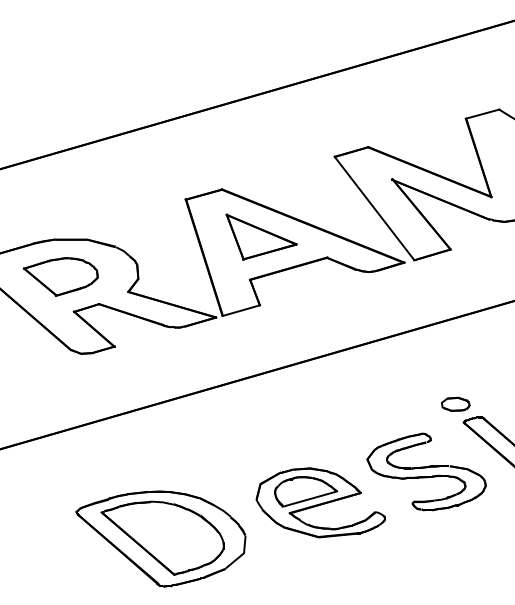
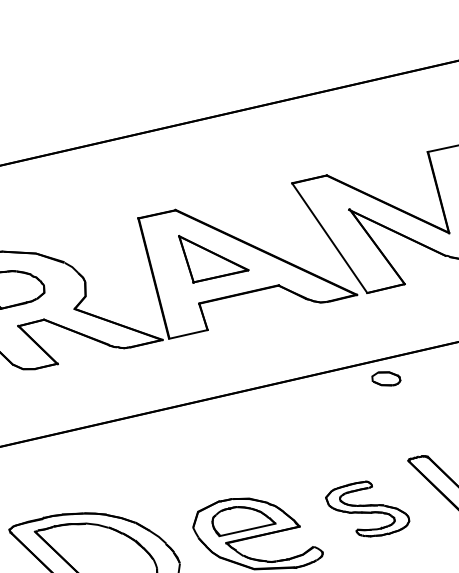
part: (455, 403) -> (386, 377), moved
part: (426, 471) -> (367, 508), size x0.7

